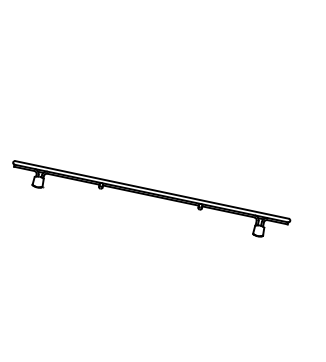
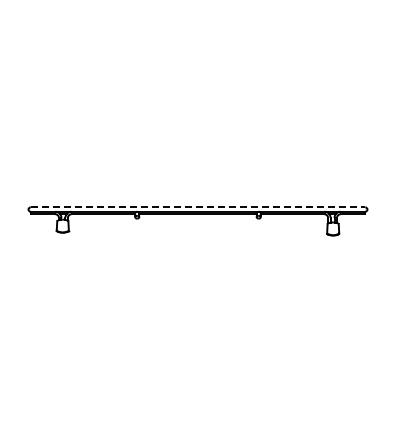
line: (152, 190) -> (198, 207), solid -> dashed

